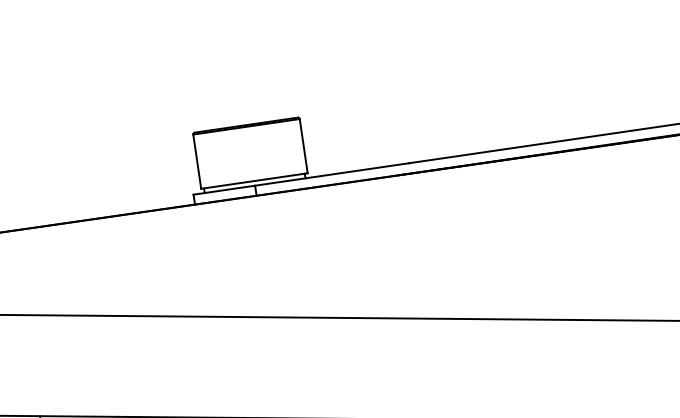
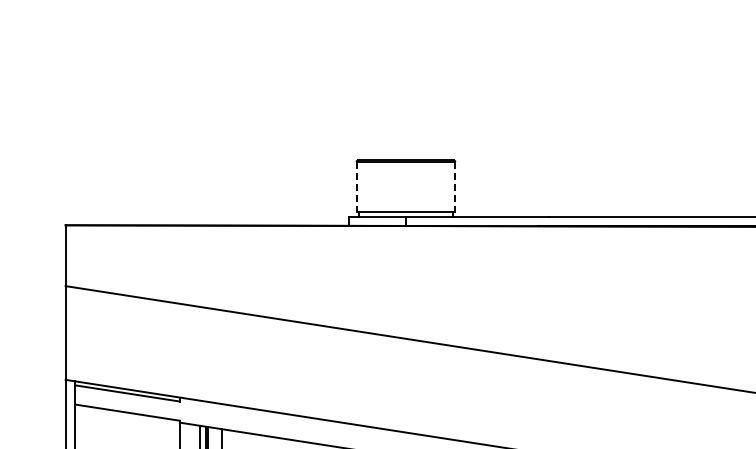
line: (303, 146) -> (455, 187), solid -> dashed
line: (197, 162) -> (356, 187), solid -> dashed

